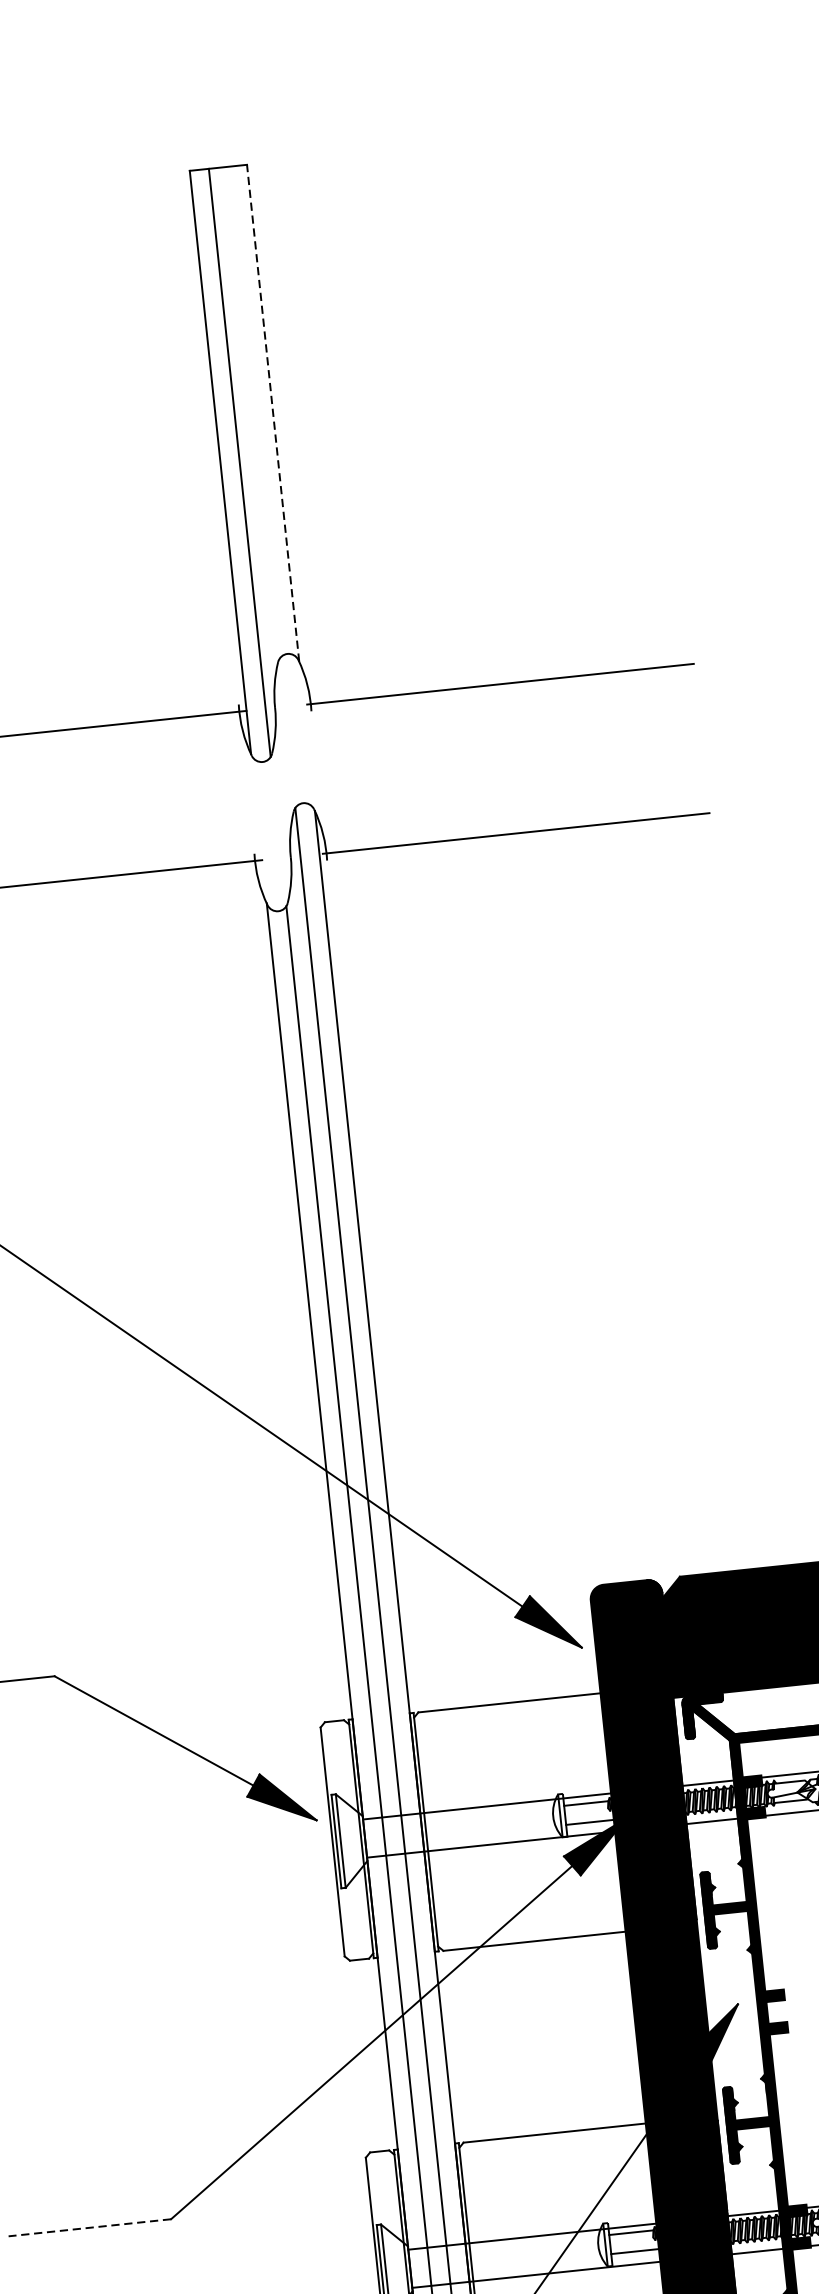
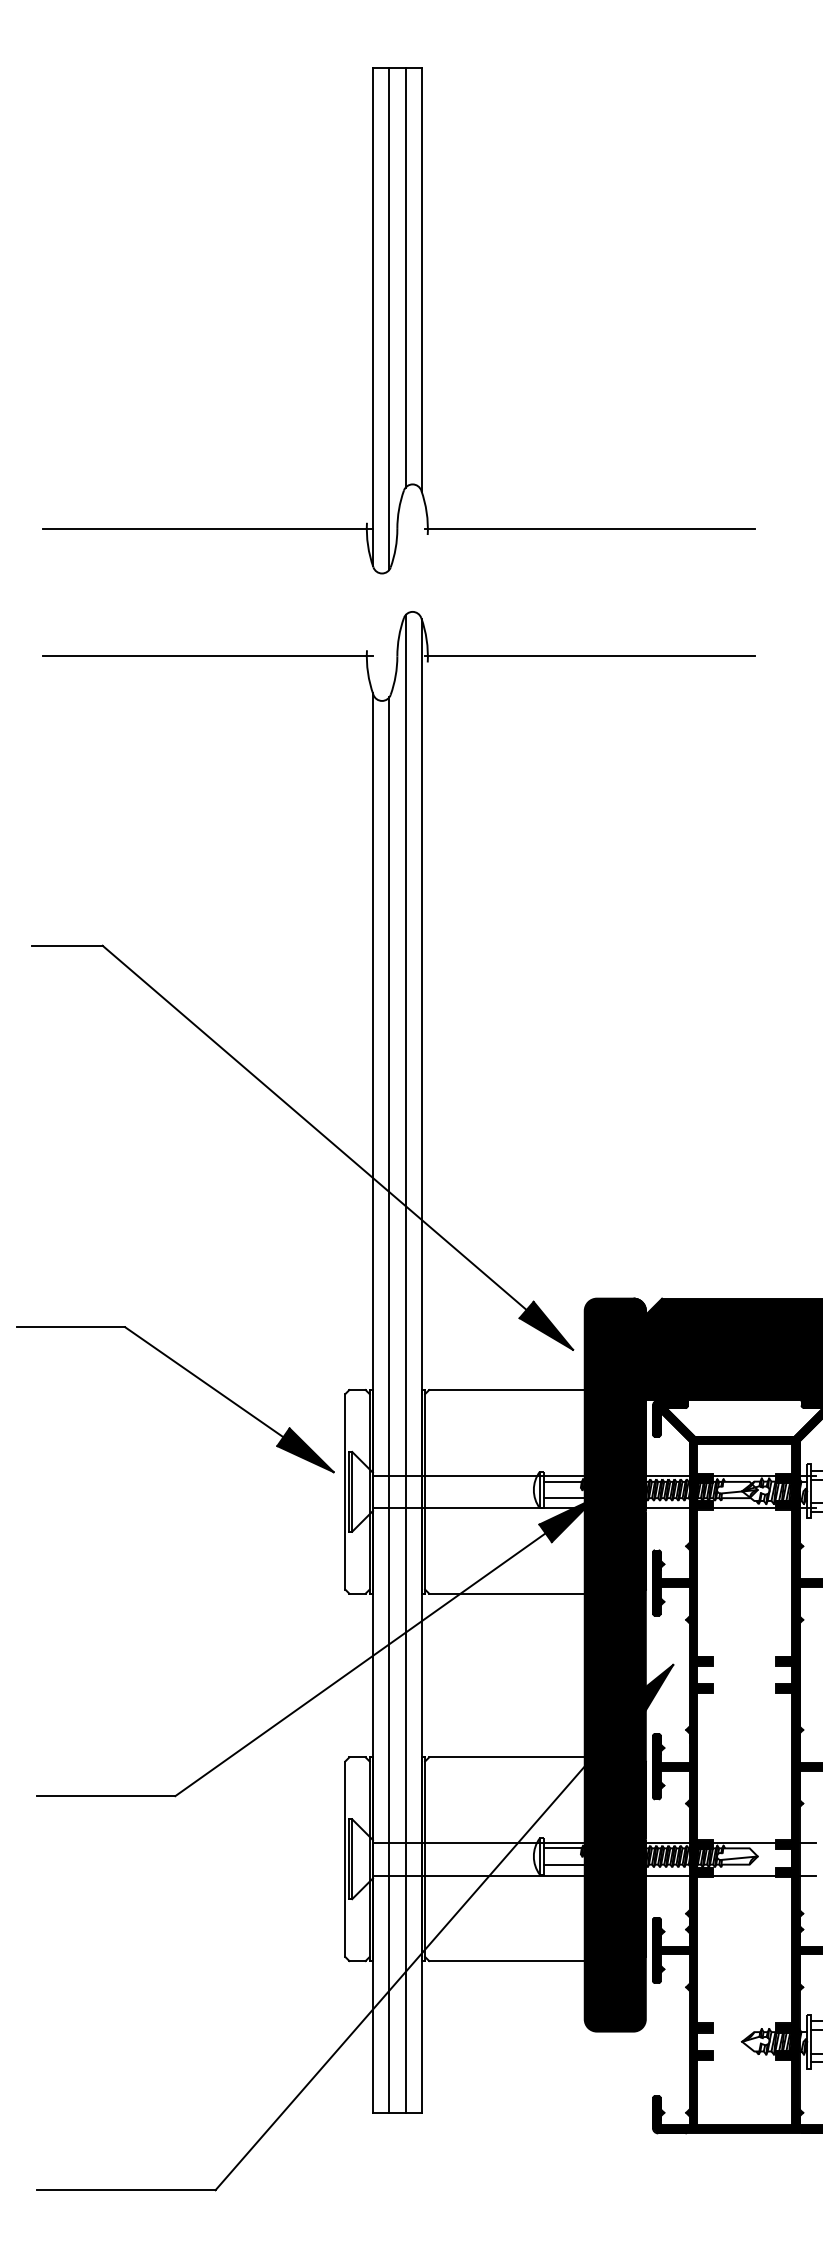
line: (253, 412) -> (405, 277), added
line: (272, 412) -> (421, 279), dashed -> solid
line: (89, 2228) -> (105, 1796), dashed -> solid

